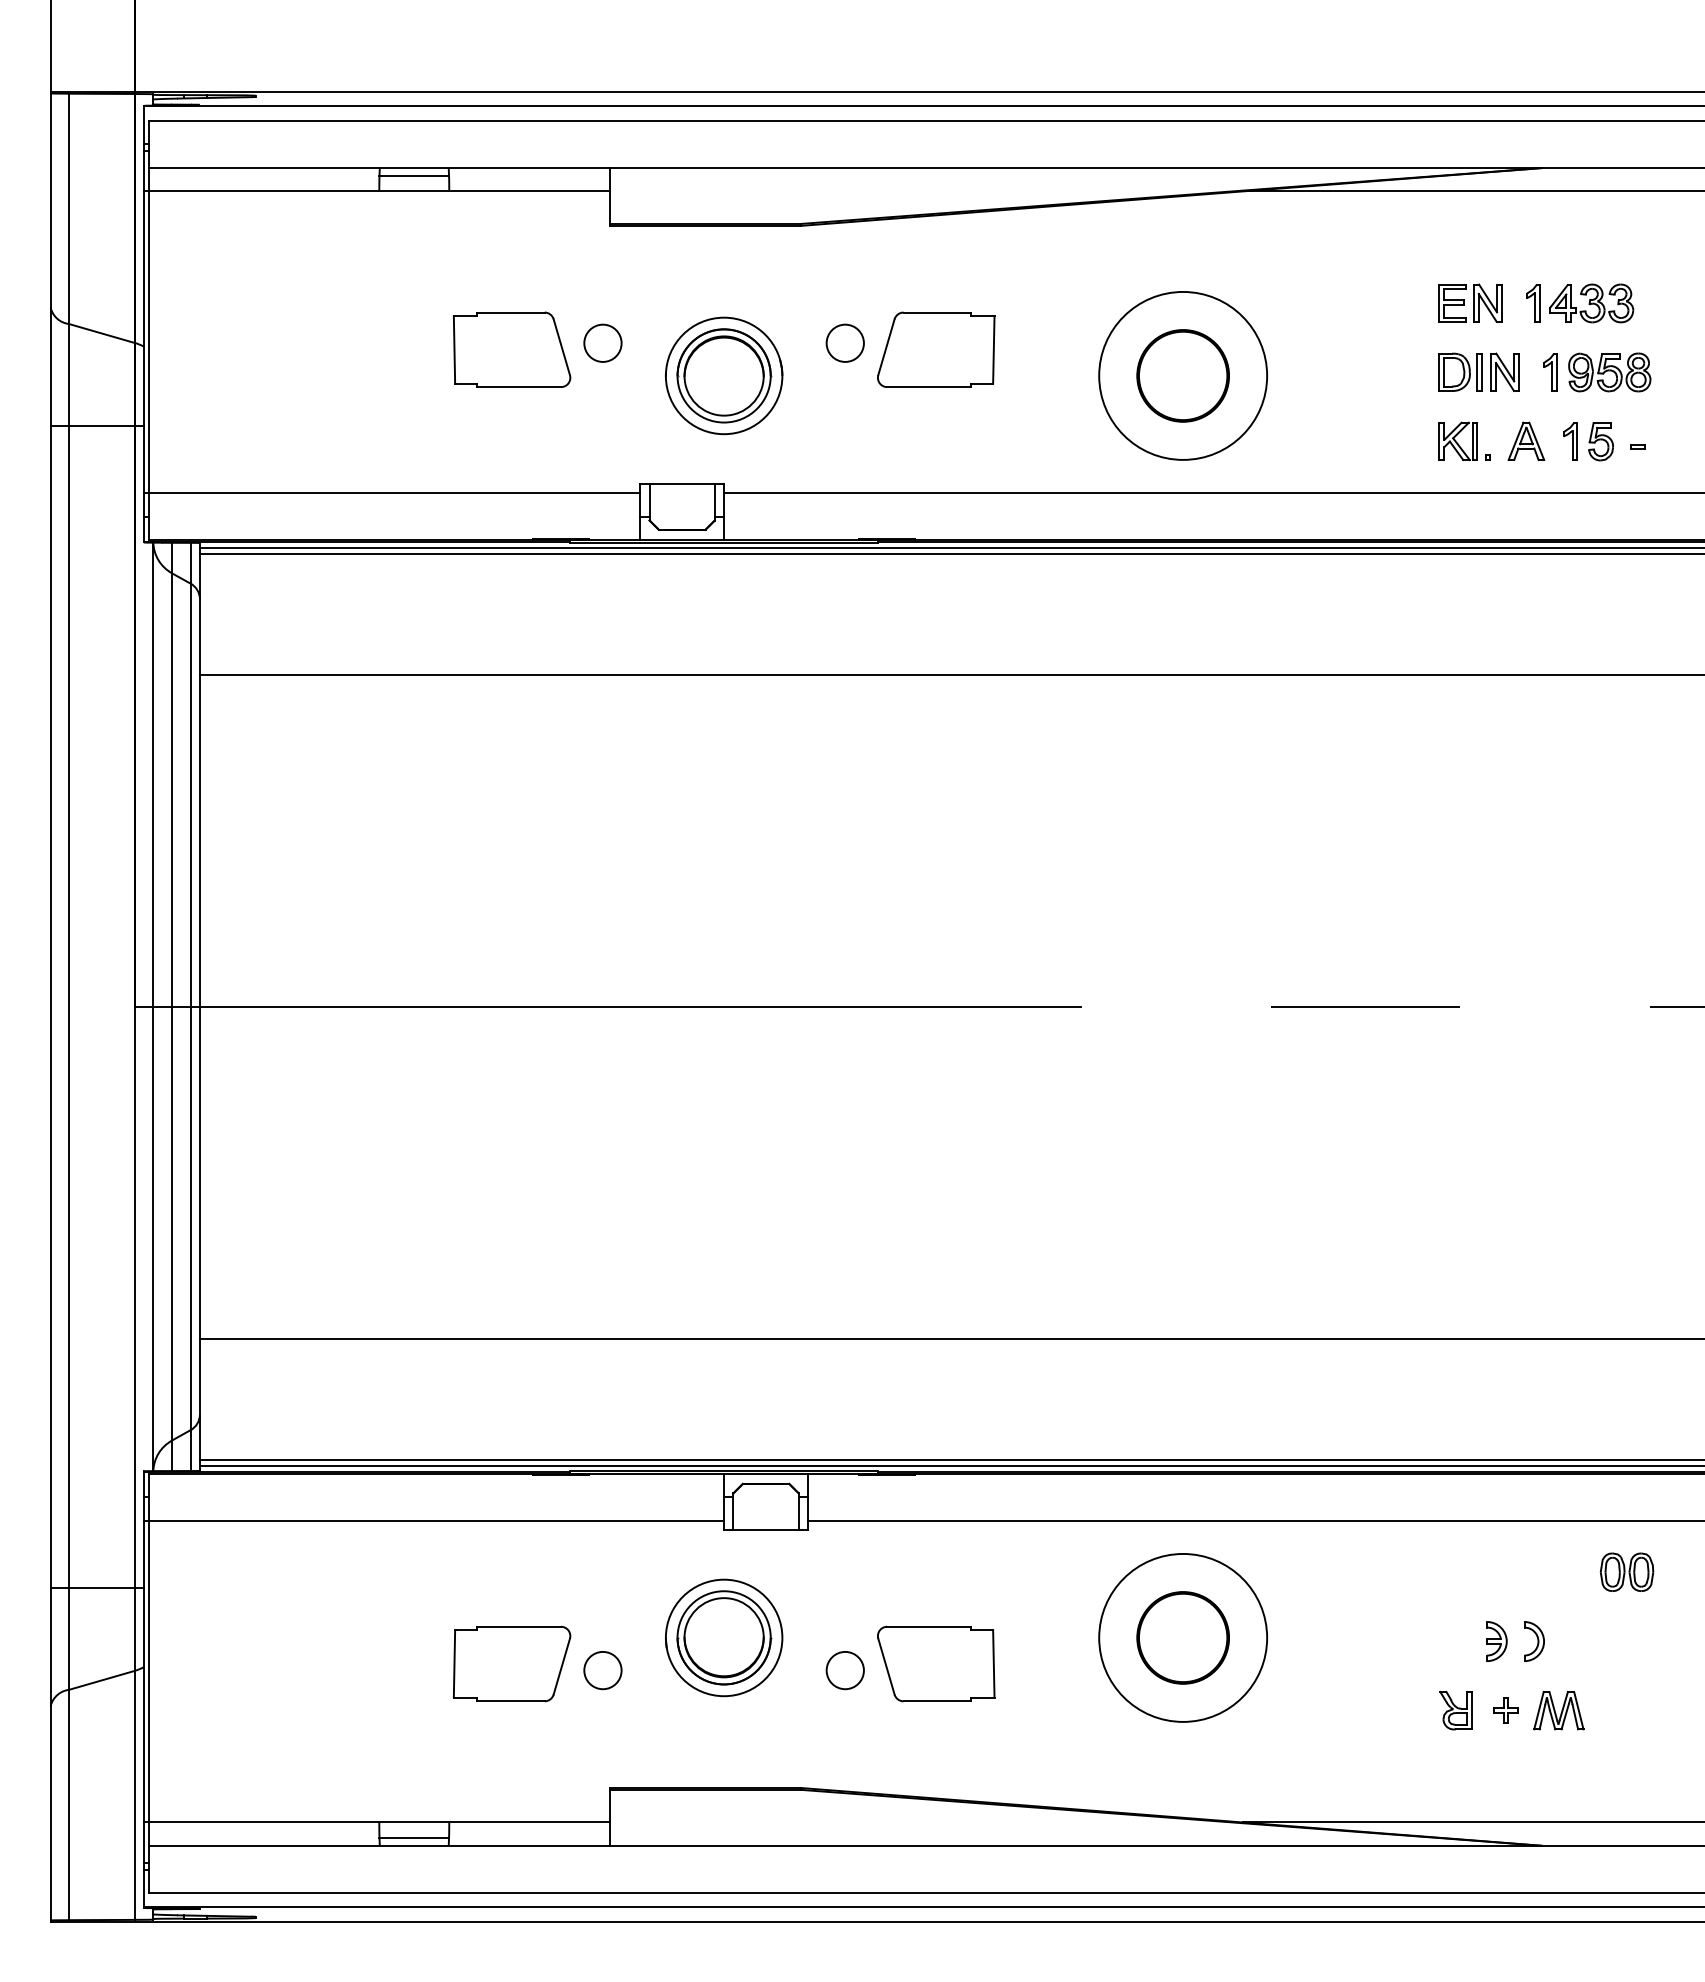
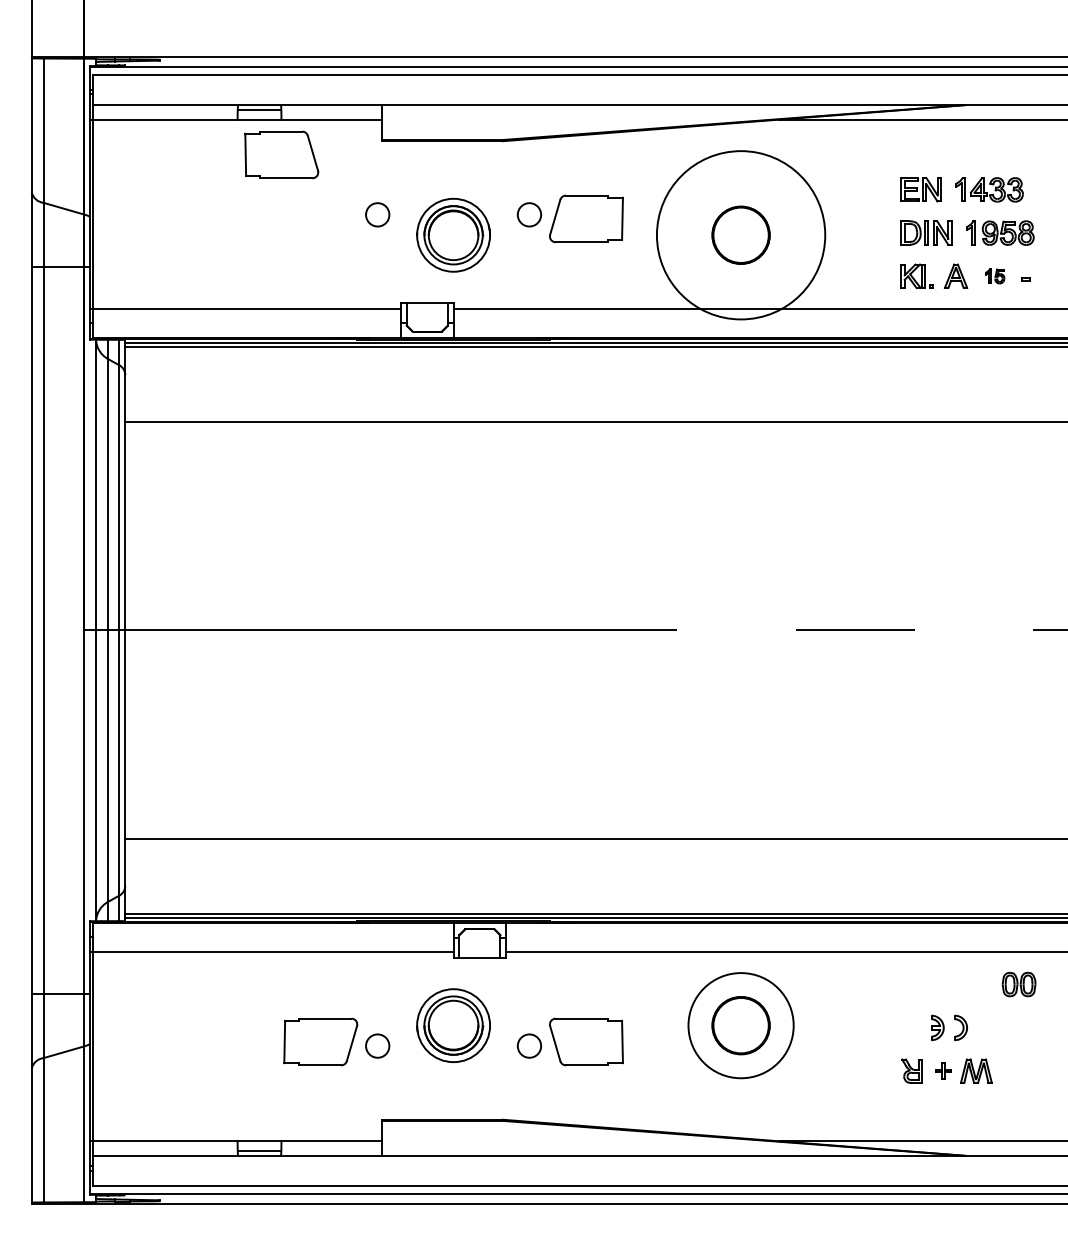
part: (511, 349) -> (281, 154), moved
circle: (1182, 374) -> (740, 234), size x1.6
part: (1589, 441) -> (995, 276), size x0.6

